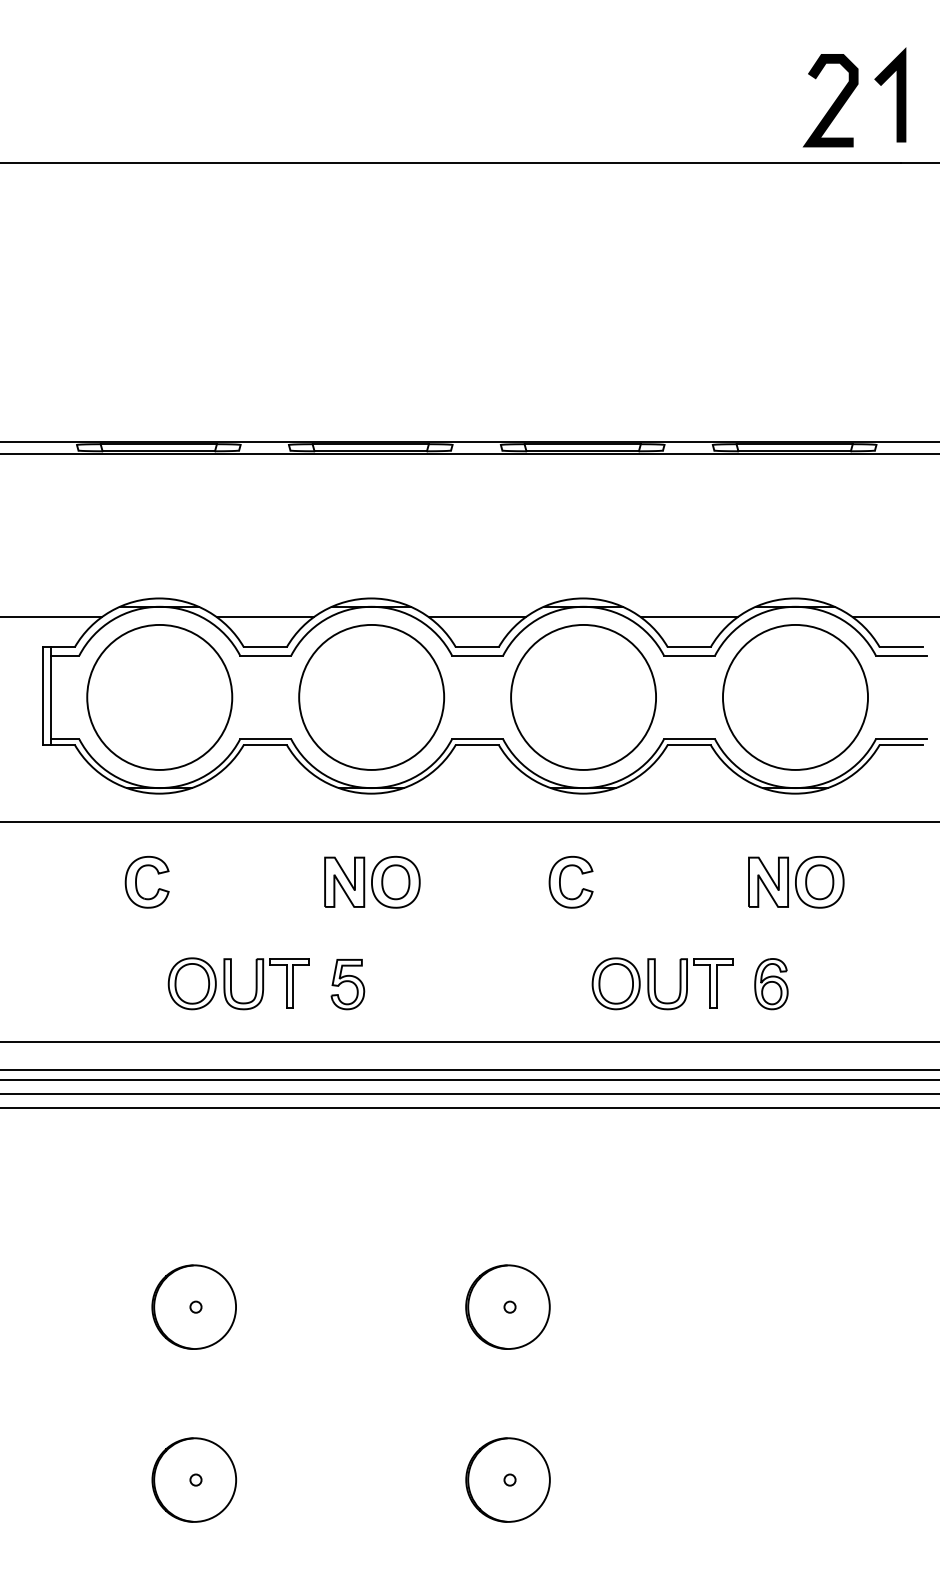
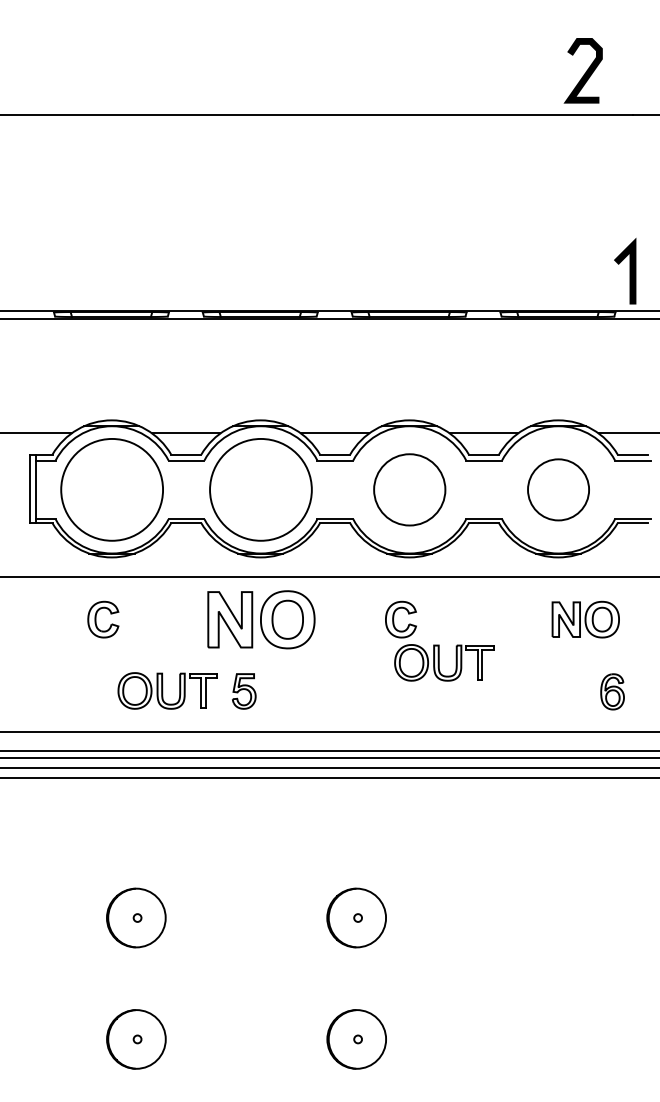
line: (896, 94) -> (629, 270), moved
circle: (583, 696) -> (409, 489), size x0.7
circle: (795, 697) -> (558, 489), size x0.6
part: (372, 881) -> (261, 619), size x1.6
part: (796, 881) -> (585, 619), moved
part: (655, 983) -> (439, 662), moved
part: (771, 984) -> (612, 692), moved

